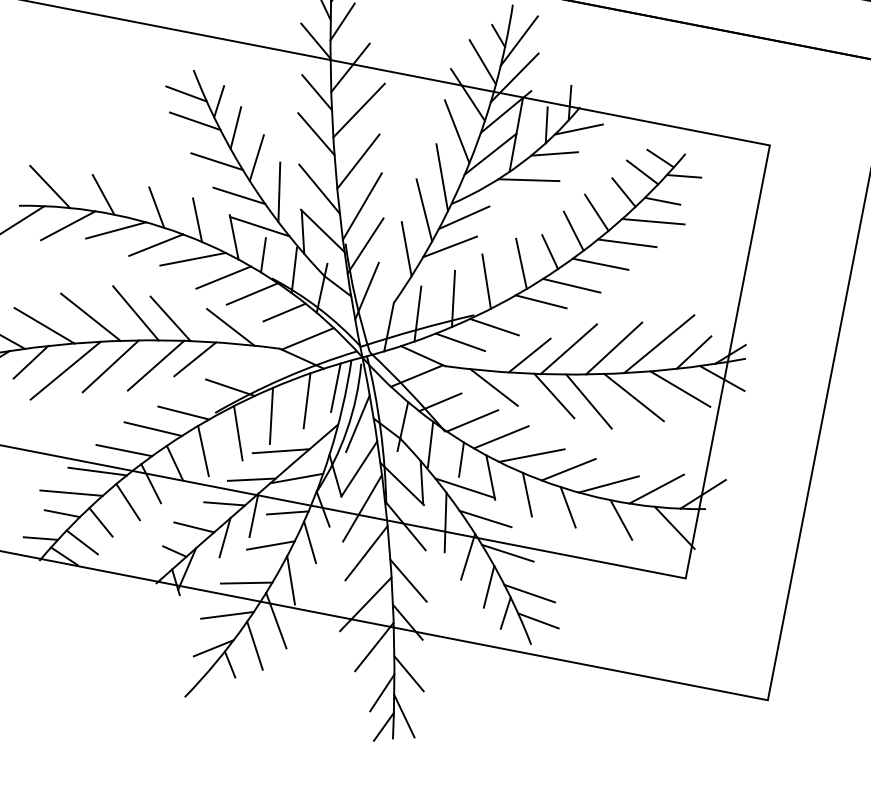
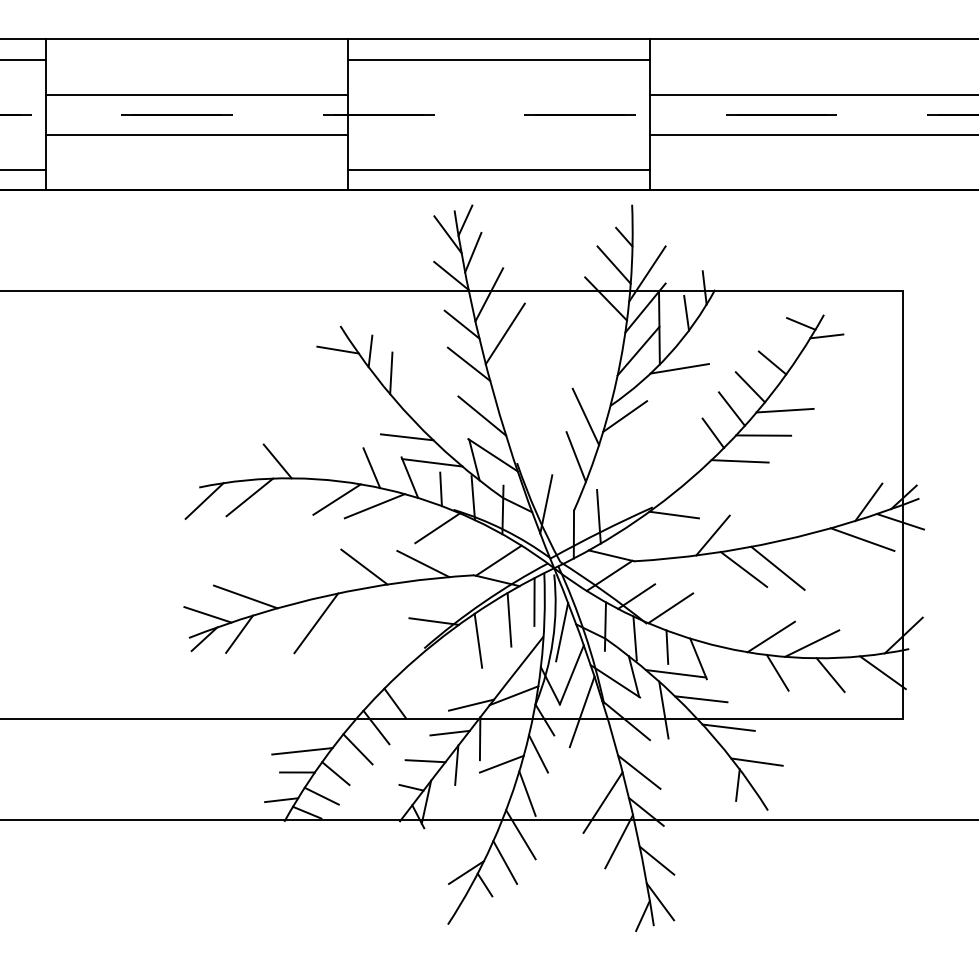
line: (518, 41) -> (644, 238), removed
line: (195, 121) -> (351, 374), removed
line: (578, 129) -> (717, 311), removed
line: (457, 131) -> (602, 335), removed
line: (554, 154) -> (699, 339), removed
line: (256, 158) -> (416, 398), removed
line: (217, 161) -> (379, 408), removed
line: (358, 161) -> (514, 382), removed
line: (642, 172) -> (786, 340), removed
line: (441, 177) -> (596, 382), removed
line: (50, 186) -> (225, 463), removed
line: (279, 192) -> (444, 426), removed
line: (662, 201) -> (810, 364), removed
line: (361, 206) -> (525, 424), removed
line: (156, 207) -> (330, 463), removed
line: (652, 221) -> (805, 385), removed
line: (116, 229) -> (296, 492), removed
line: (365, 245) -> (536, 461), removed
line: (449, 246) -> (616, 446), removed
line: (520, 263) -> (687, 449), removed
line: (223, 277) -> (407, 517), removed
line: (486, 281) -> (658, 473), removed
line: (453, 298) -> (629, 495), removed
line: (540, 300) -> (713, 481), removed
line: (136, 312) -> (330, 567), removed
line: (284, 312) -> (471, 539), removed
line: (90, 317) -> (287, 580), removed
line: (460, 342) -> (644, 535), removed
line: (659, 343) -> (834, 500), removed
line: (613, 348) -> (791, 513), removed
line: (568, 349) -> (748, 522), removed
line: (195, 358) -> (395, 600), removed
line: (156, 365) -> (359, 614), removed
line: (66, 370) -> (274, 635), removed
line: (494, 387) -> (685, 572), removed
line: (633, 397) -> (819, 556), removed
line: (184, 412) -> (394, 653), removed
line: (152, 429) -> (367, 675), removed
line: (237, 433) -> (449, 663), removed
line: (501, 437) -> (701, 618), removed
line: (124, 450) -> (344, 700), removed
line: (202, 450) -> (419, 686), removed
line: (280, 451) -> (493, 672), removed
line: (531, 455) -> (733, 630), removed
line: (96, 471) -> (322, 725), removed
line: (656, 489) -> (858, 639), removed
line: (527, 494) -> (736, 668), removed
line: (287, 512) -> (511, 729), removed
line: (366, 552) -> (594, 753), removed
line: (467, 556) -> (691, 738), removed
line: (246, 583) -> (485, 804), removed
line: (488, 587) -> (716, 763), removed
line: (227, 615) -> (473, 838), removed
line: (538, 620) -> (770, 786), removed
line: (382, 692) -> (635, 883), removed

